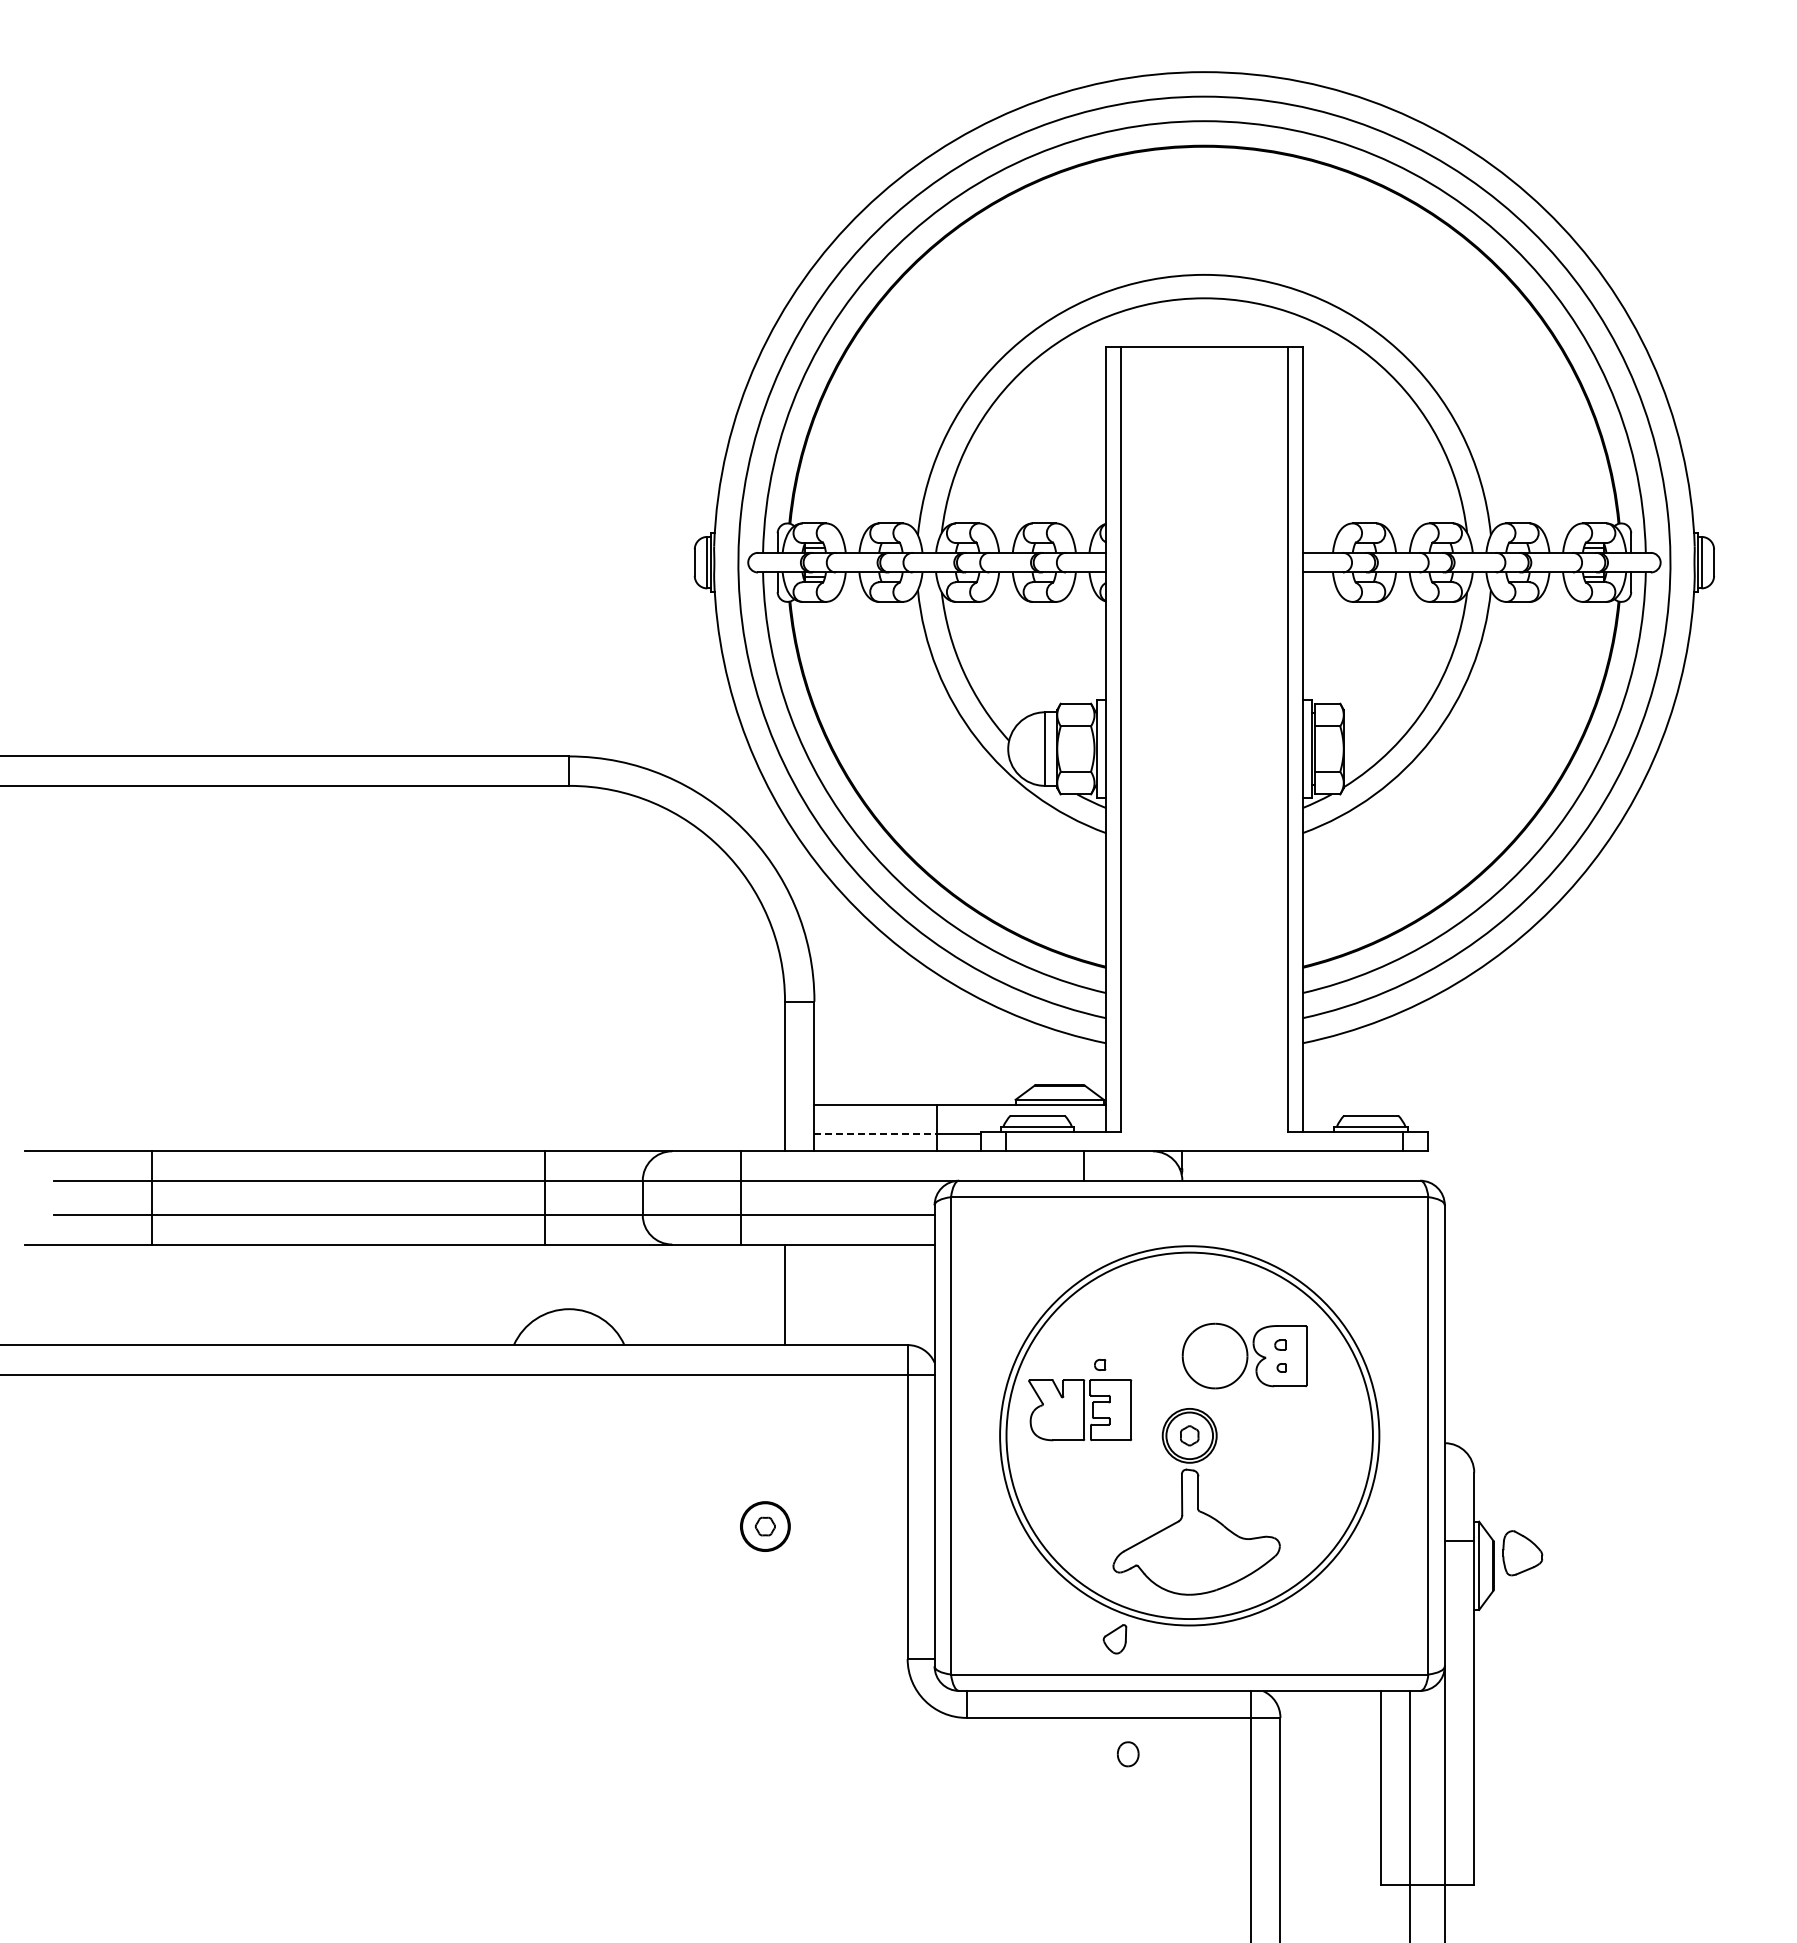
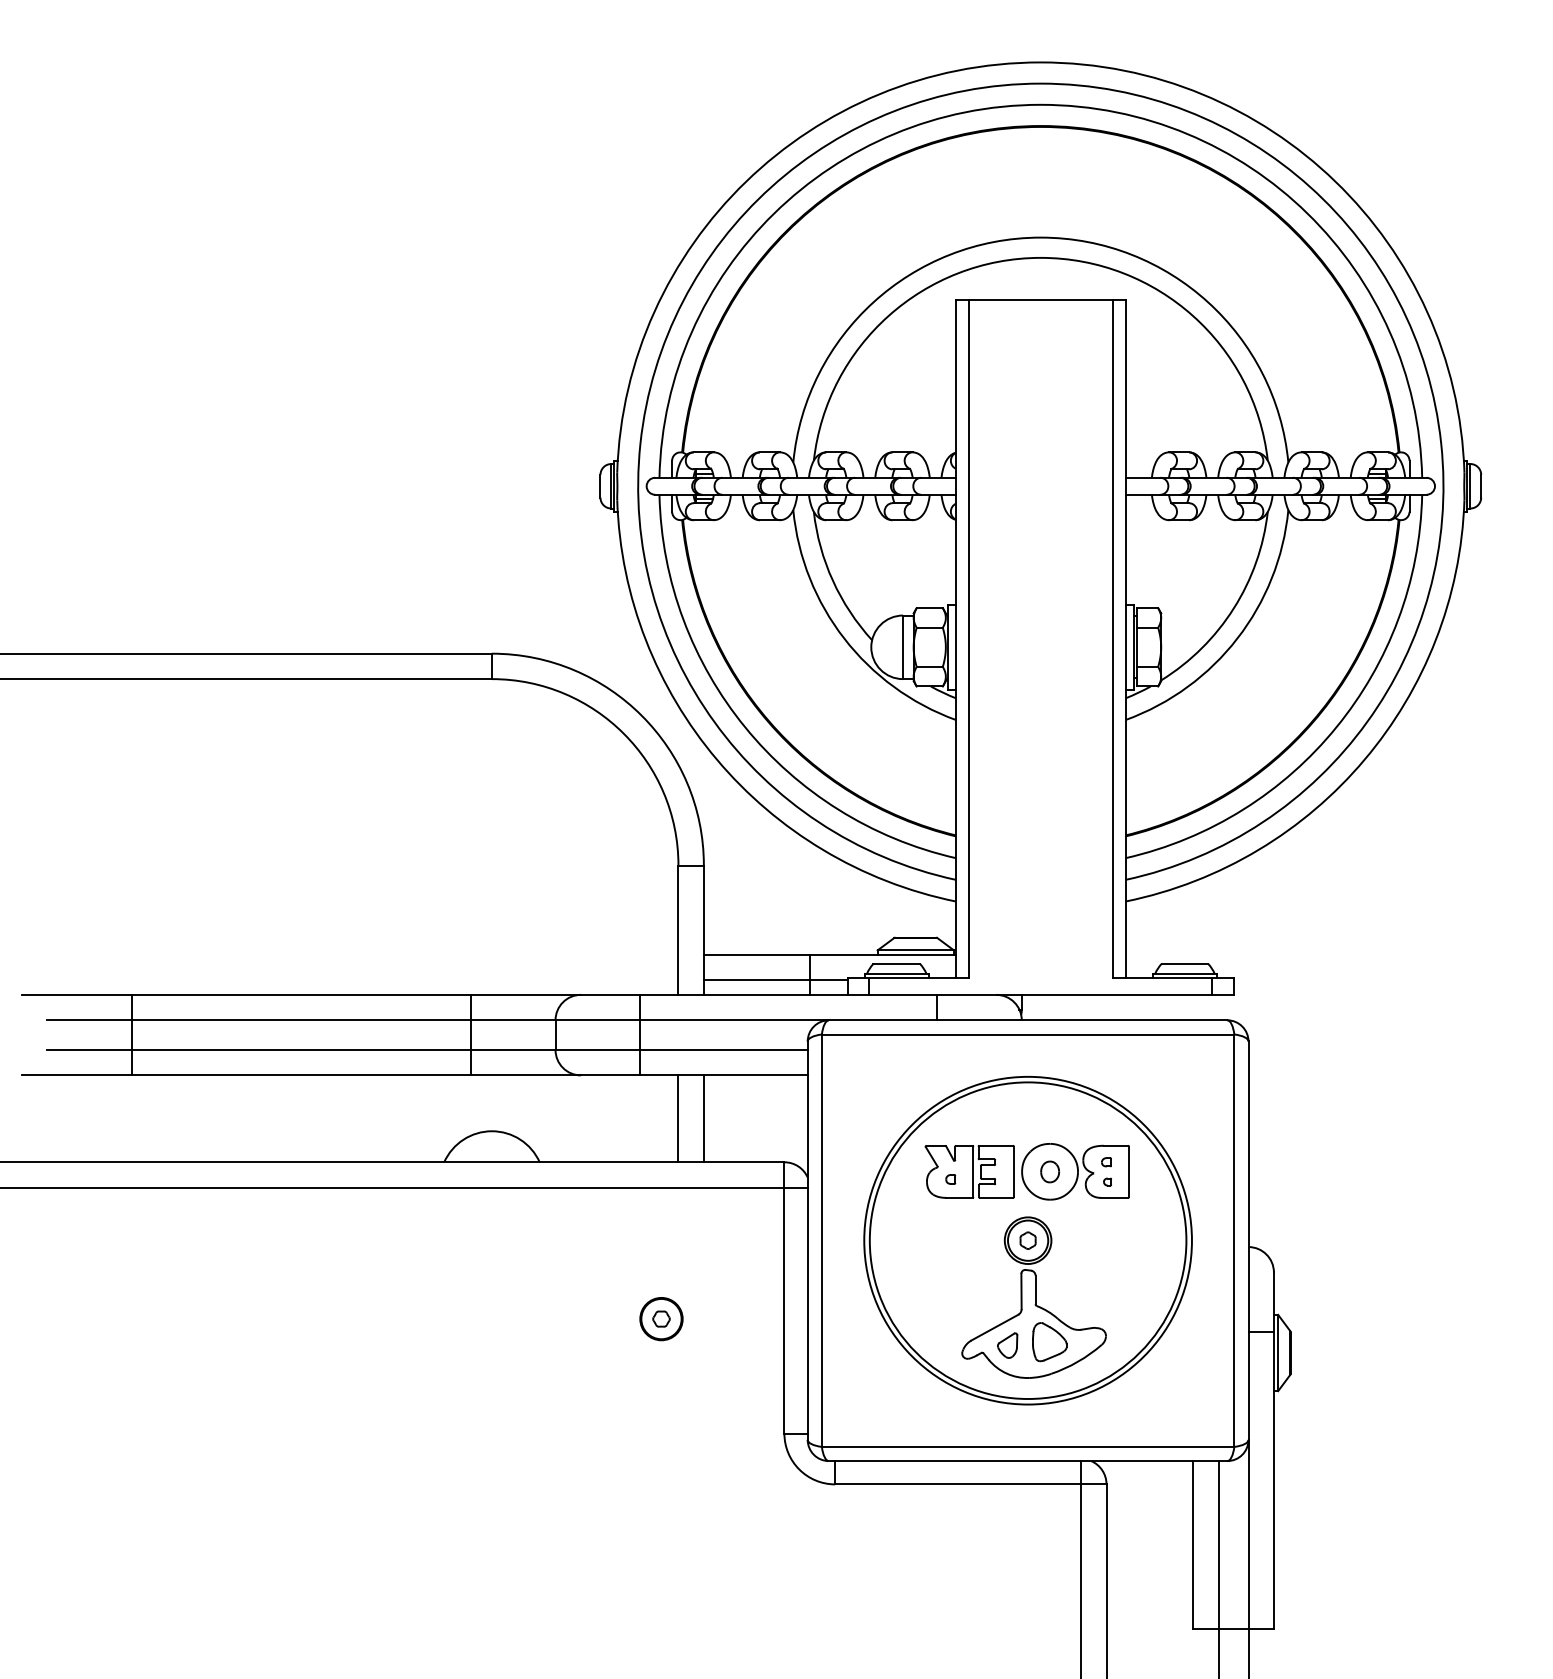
line: (876, 1134) -> (757, 980), dashed -> solid
line: (814, 1294) -> (703, 1118), added
part: (1080, 1410) -> (970, 1172), moved
part: (1522, 1553) -> (1049, 1342), moved
part: (1114, 1639) -> (1007, 1345), moved
part: (1128, 1754) -> (1050, 1172), moved

